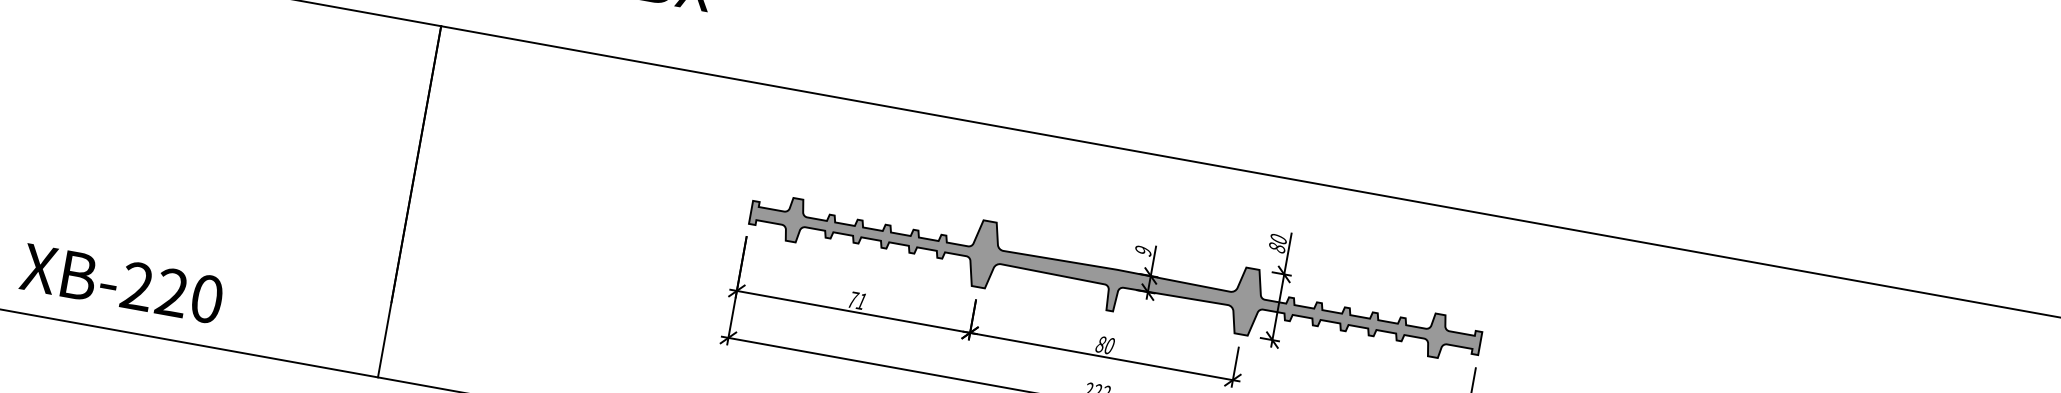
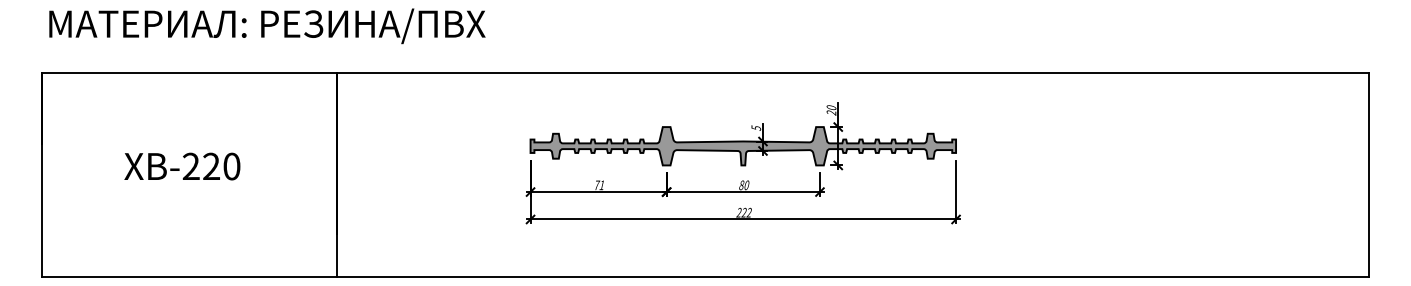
text: (1277, 247) -> (831, 112), 80 -> 20
text: (1142, 249) -> (755, 127), 9 -> 5
text: (122, 283) -> (182, 166), moved

